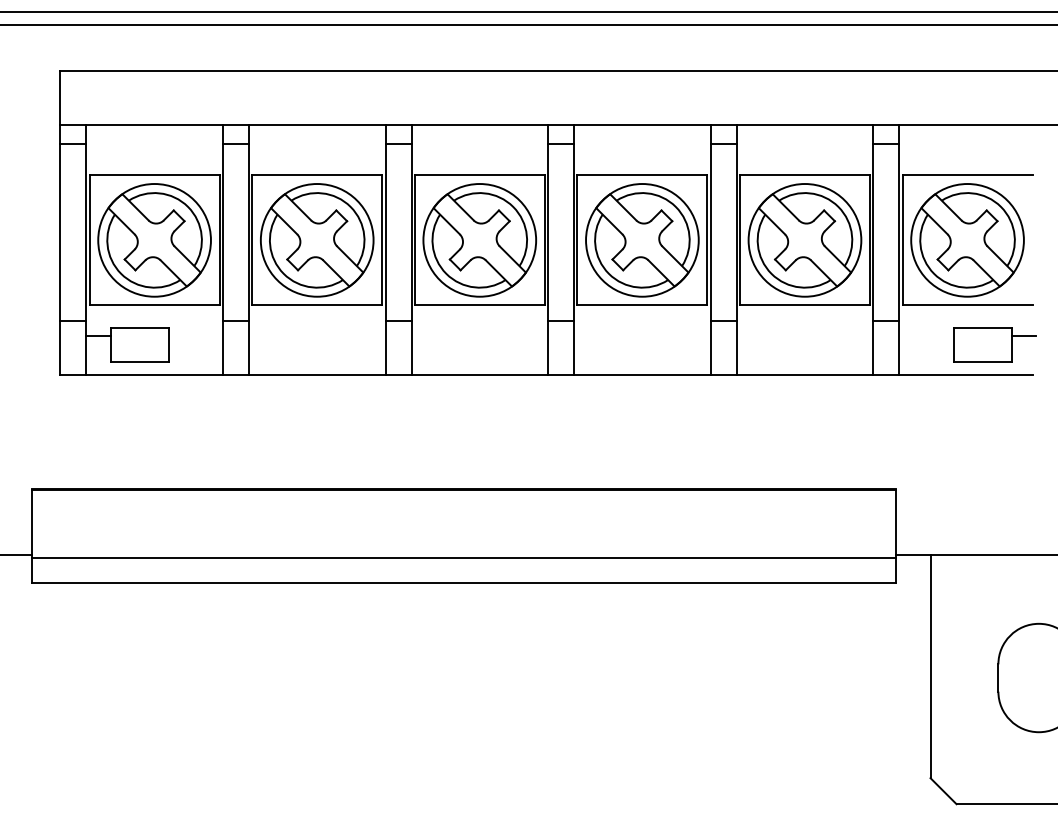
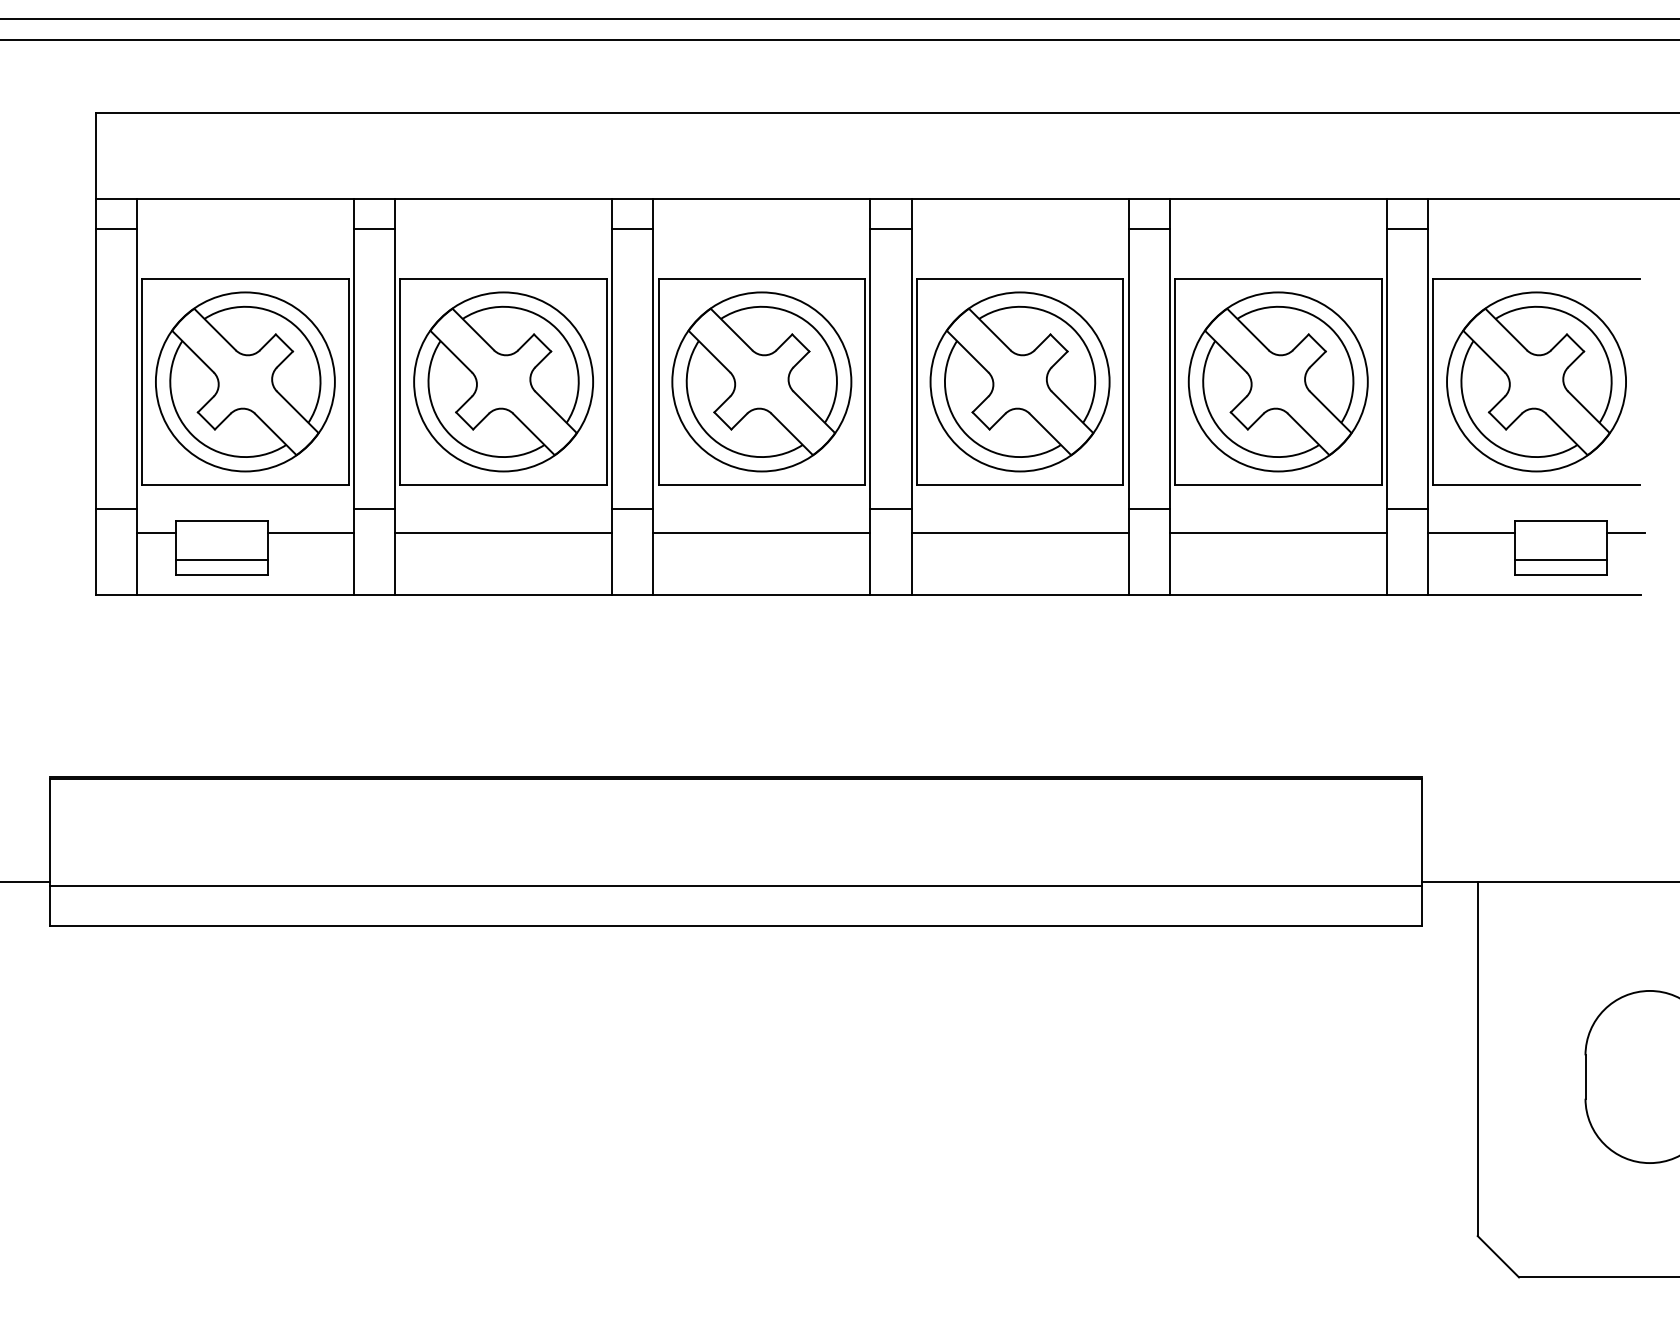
line: (195, 335) -> (310, 533), added
line: (316, 335) -> (502, 533), added
line: (479, 335) -> (761, 533), added
line: (642, 335) -> (1020, 533), added
line: (804, 335) -> (1277, 533), added
line: (926, 335) -> (1471, 533), added
line: (139, 352) -> (221, 560), added
line: (982, 352) -> (1560, 560), added

